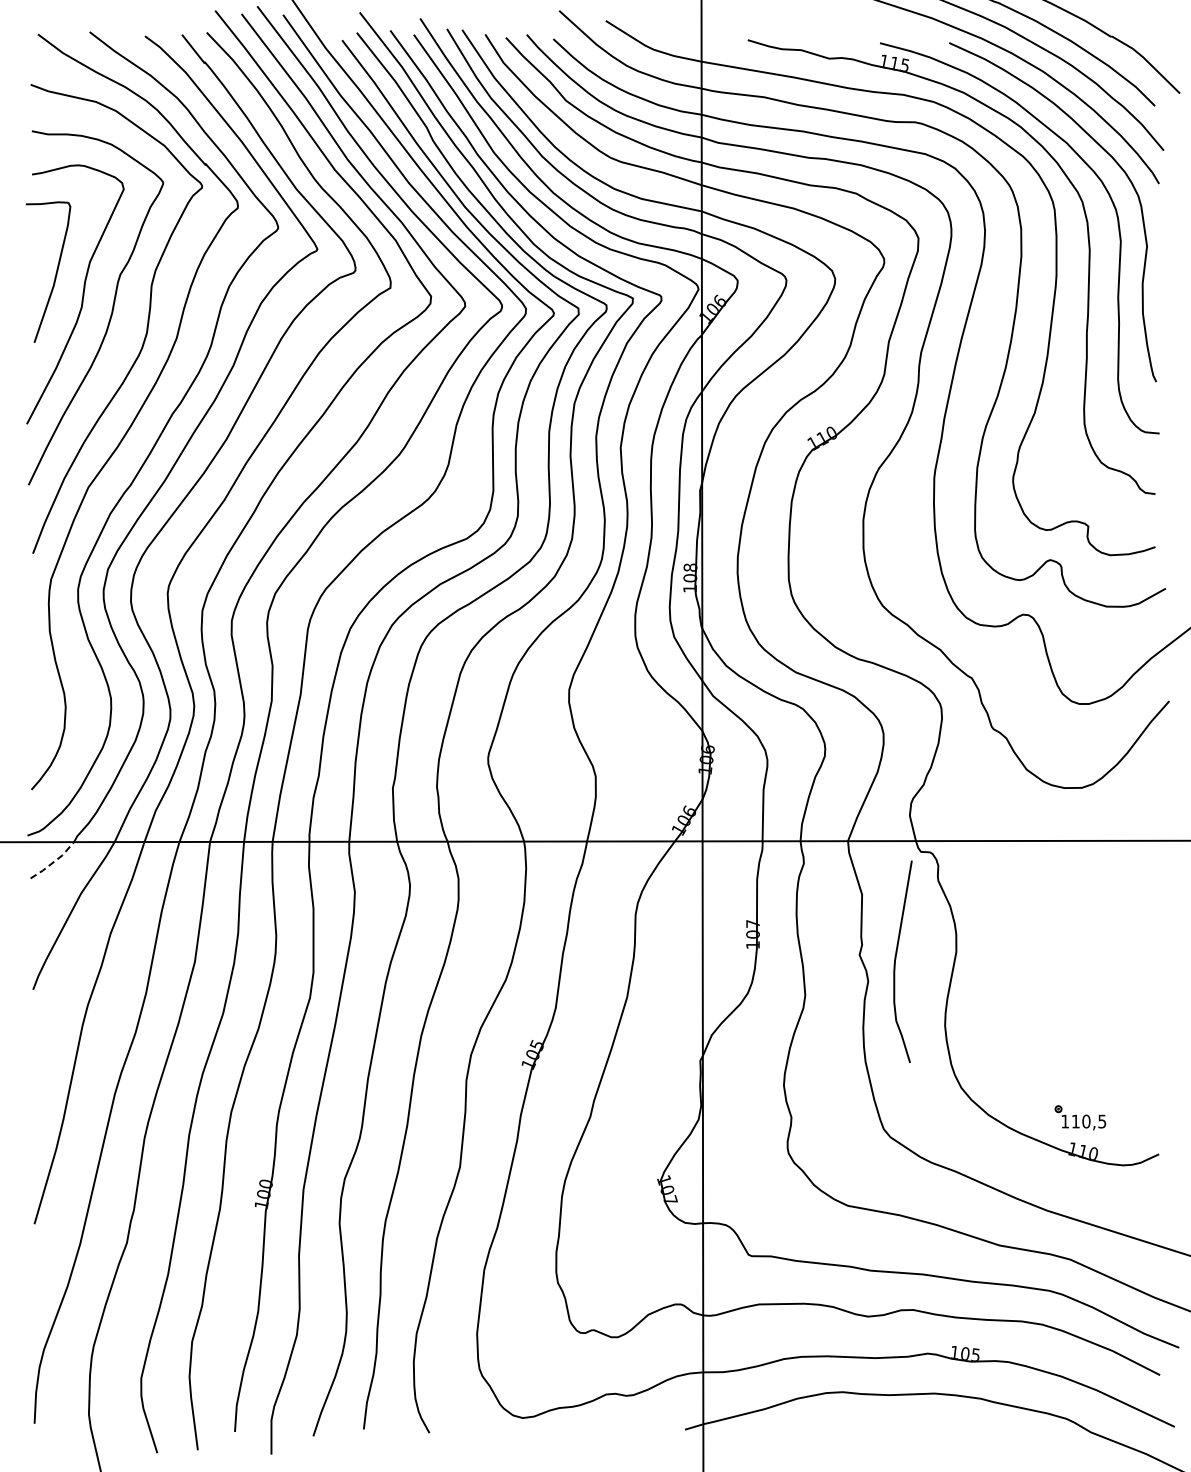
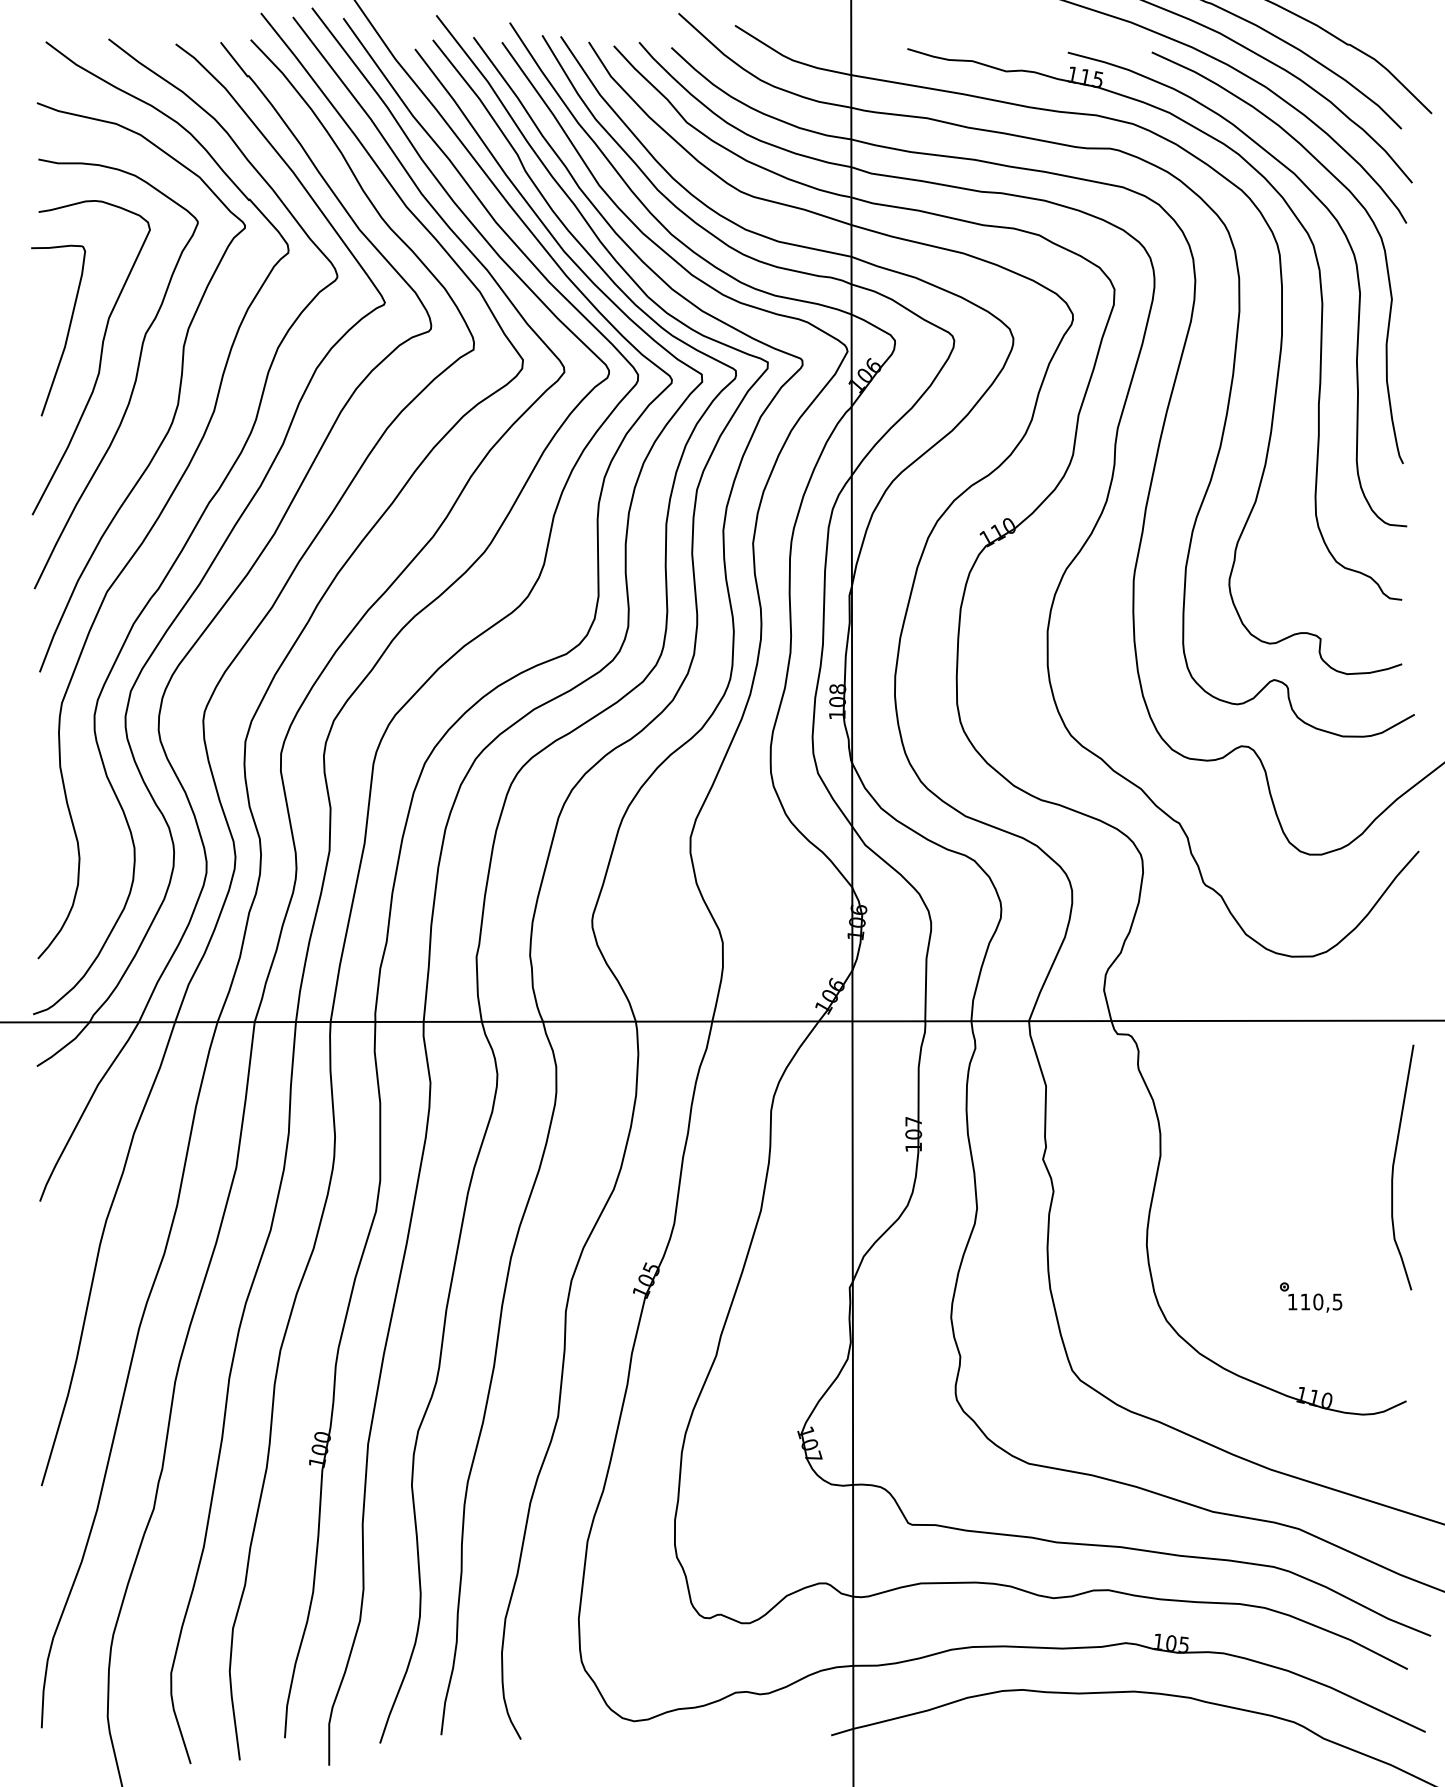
line: (53, 862) -> (64, 1047), dashed -> solid
curve: (896, 959) -> (1394, 1164), moved
part: (1080, 1117) -> (1311, 1297), moved

